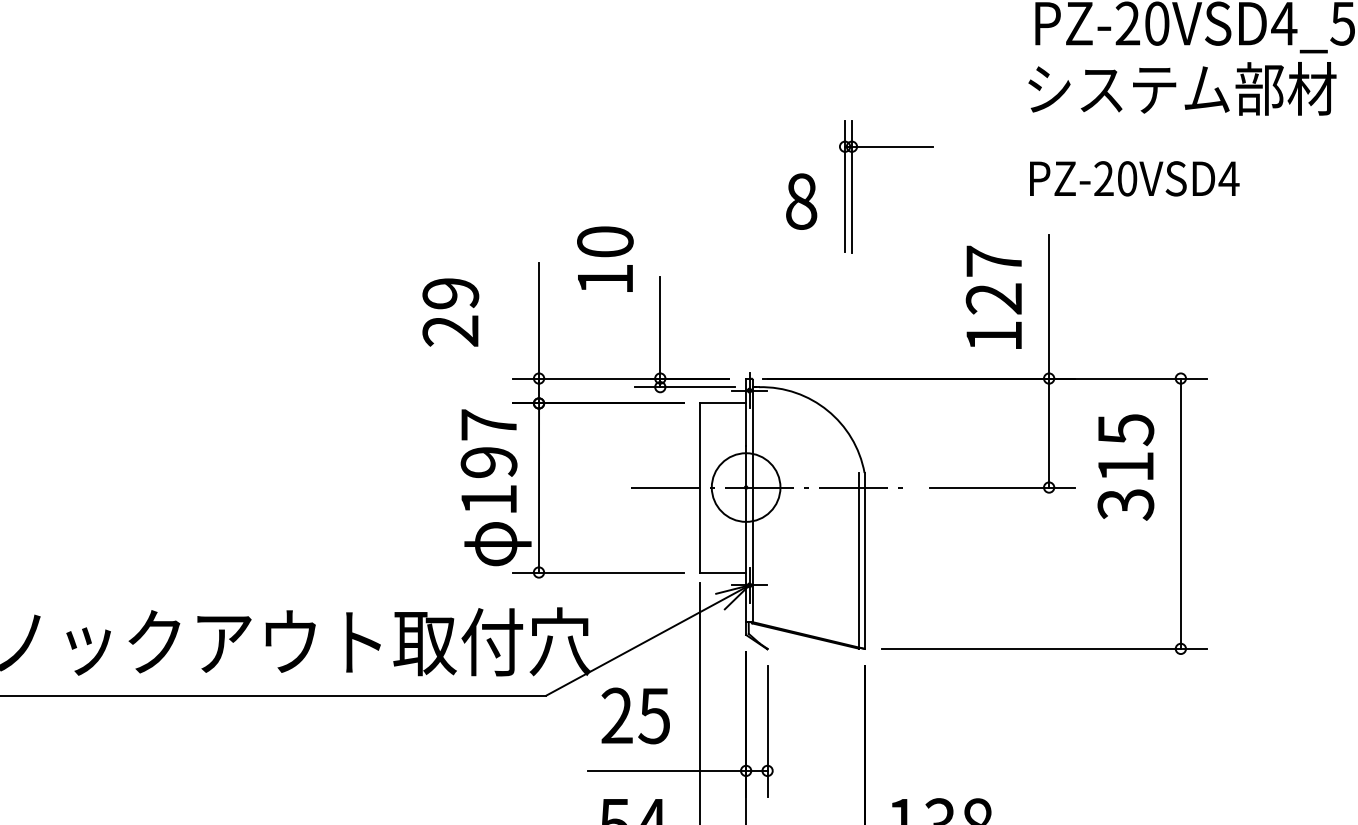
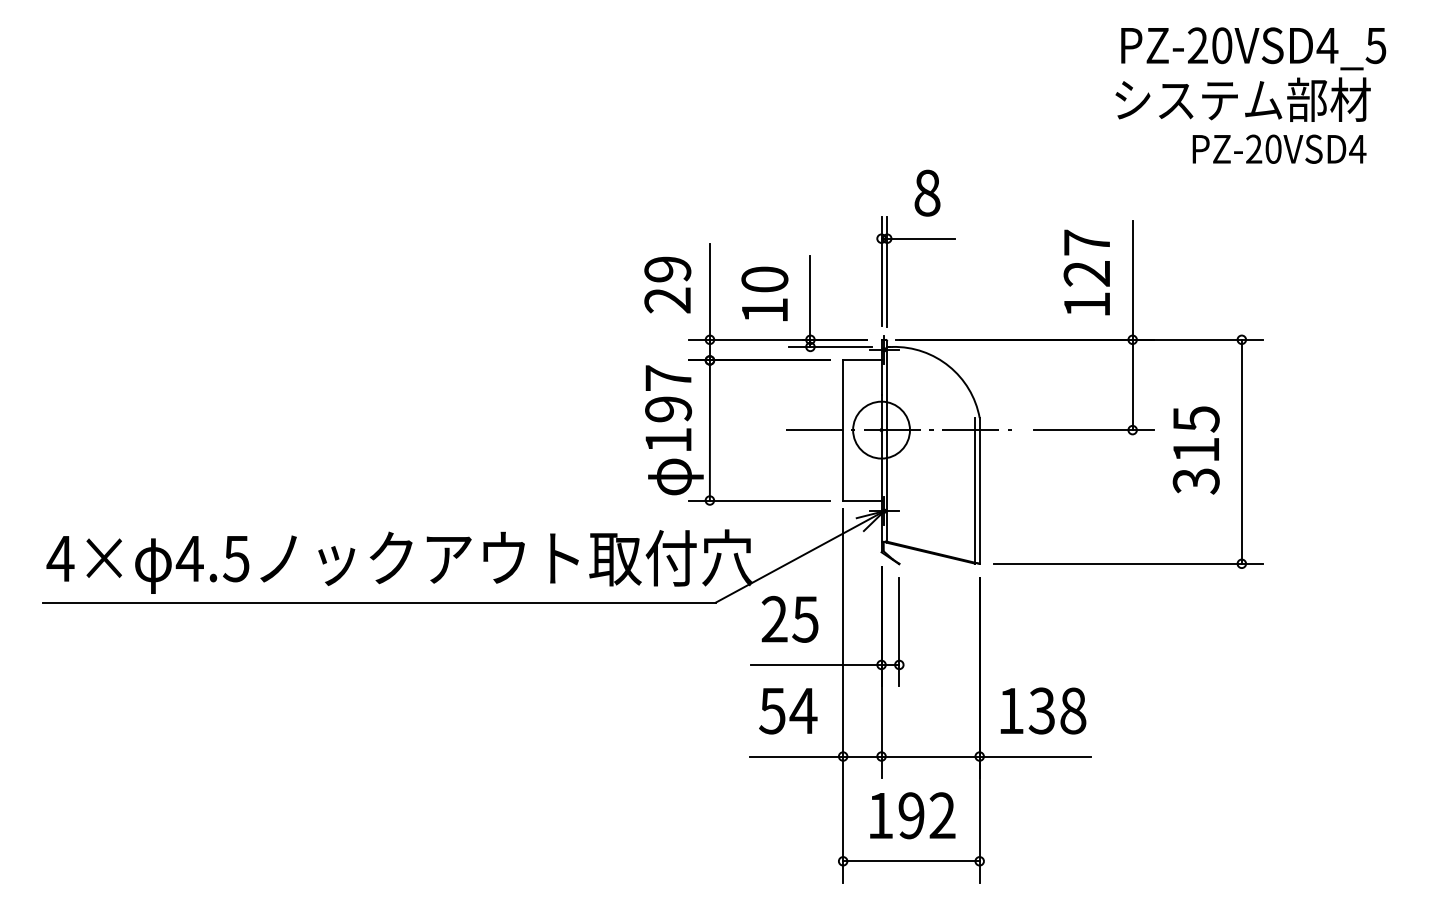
text: (1134, 177) -> (1279, 148), moved
part: (852, 186) -> (887, 271), moved
text: (604, 258) -> (764, 293), moved
text: (450, 311) -> (667, 284), moved
text: (1124, 467) -> (1195, 450), moved

